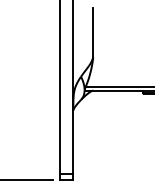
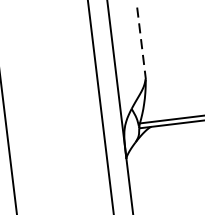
line: (93, 32) -> (141, 43), solid -> dashed

